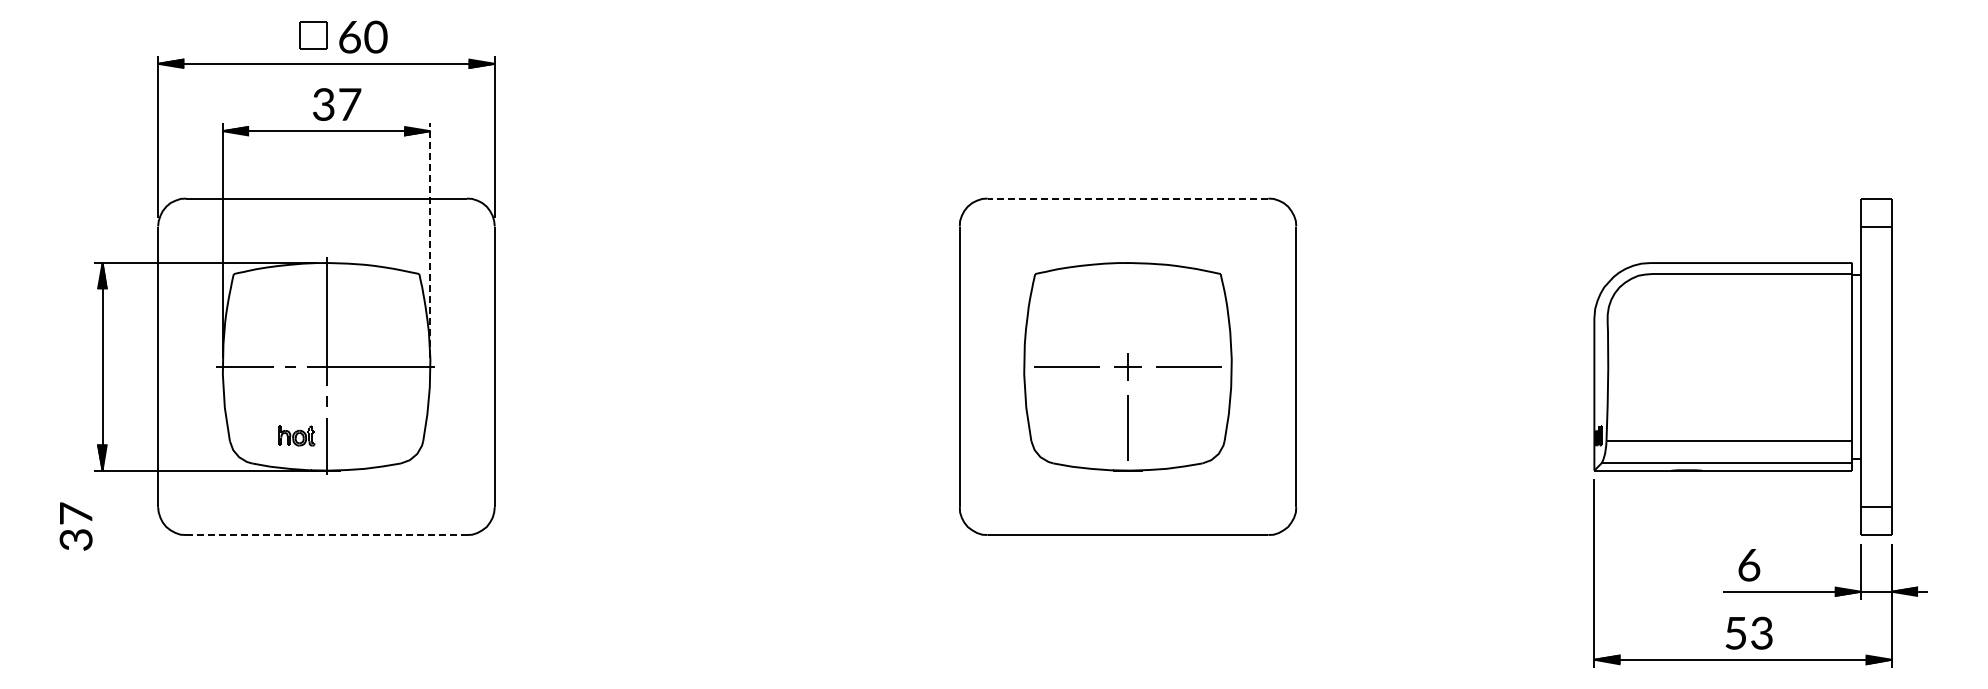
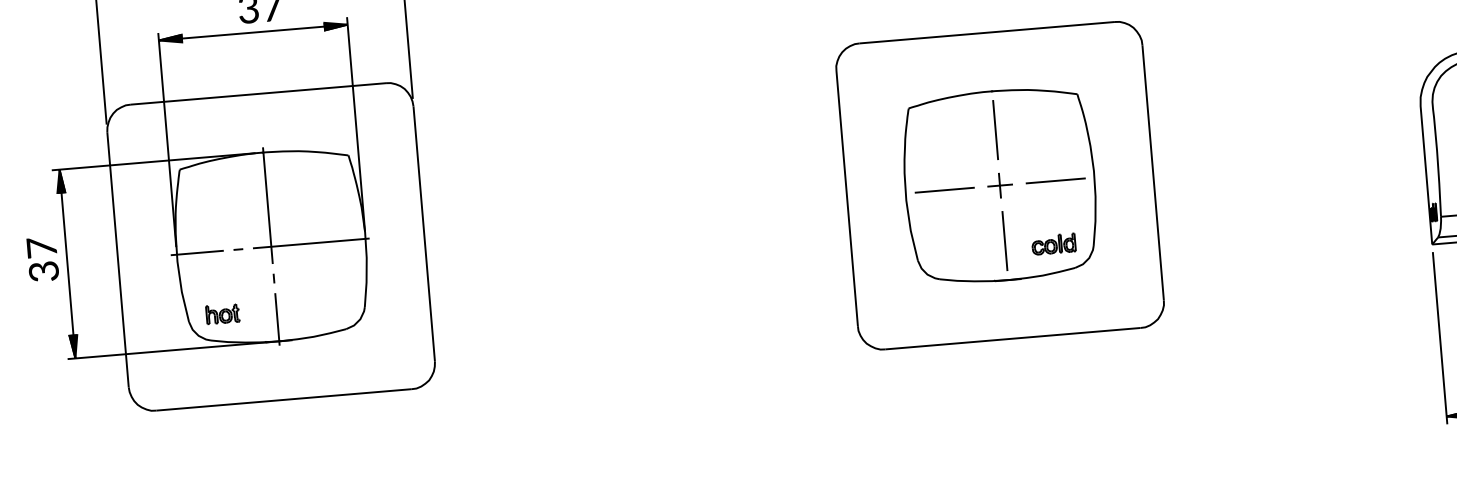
line: (1127, 198) -> (986, 32), dashed -> solid
line: (430, 240) -> (356, 124), dashed -> solid
line: (1127, 305) -> (994, 129), added
part: (296, 435) -> (222, 313), moved
part: (1181, 435) -> (1054, 244), added
text: (75, 526) -> (42, 259), moved
line: (327, 535) -> (284, 400), dashed -> solid

